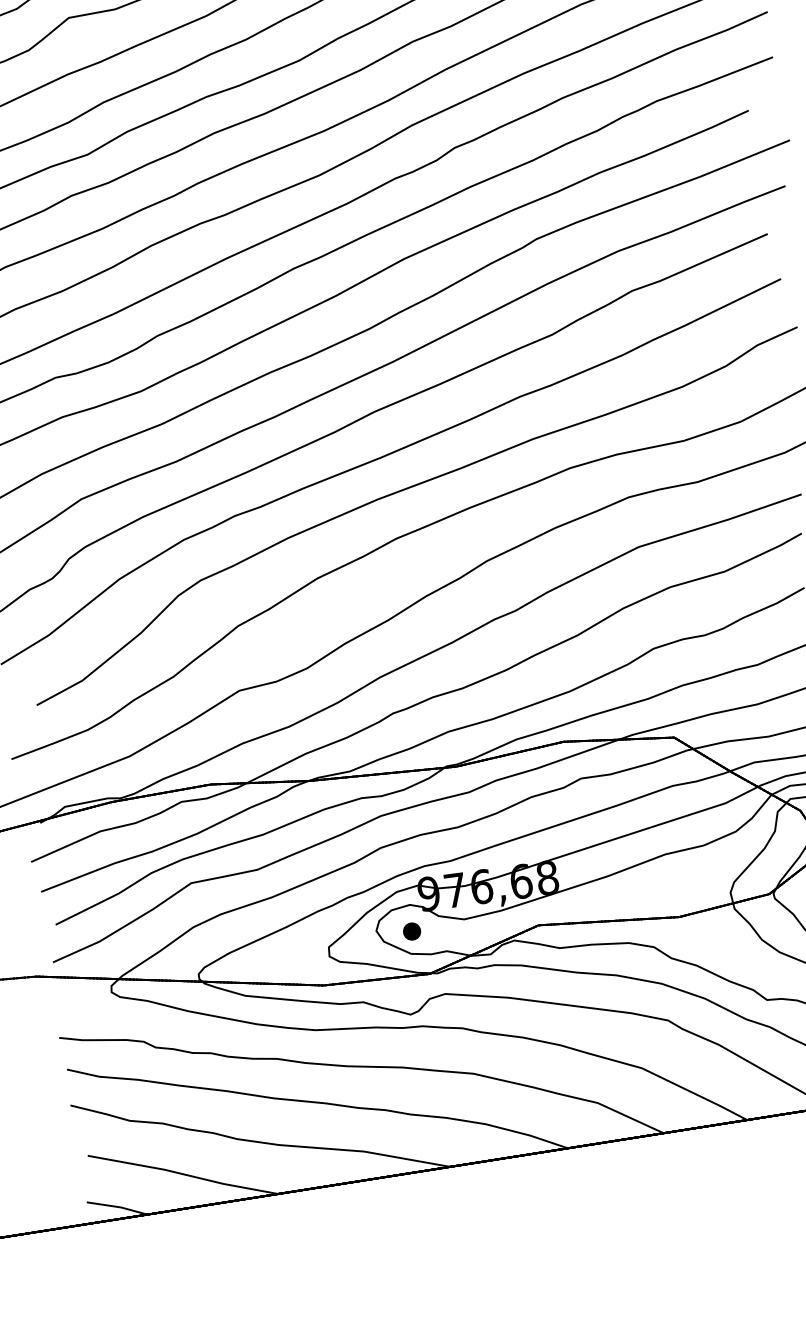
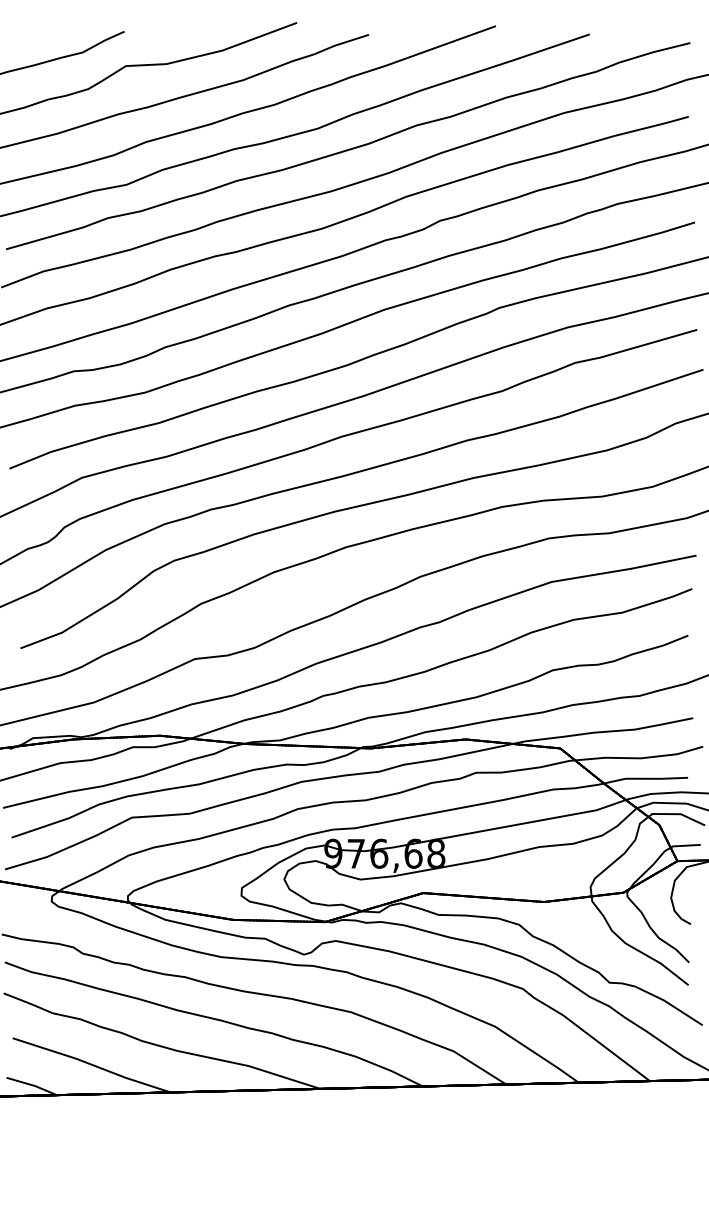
part: (411, 931) -> (314, 883), removed

